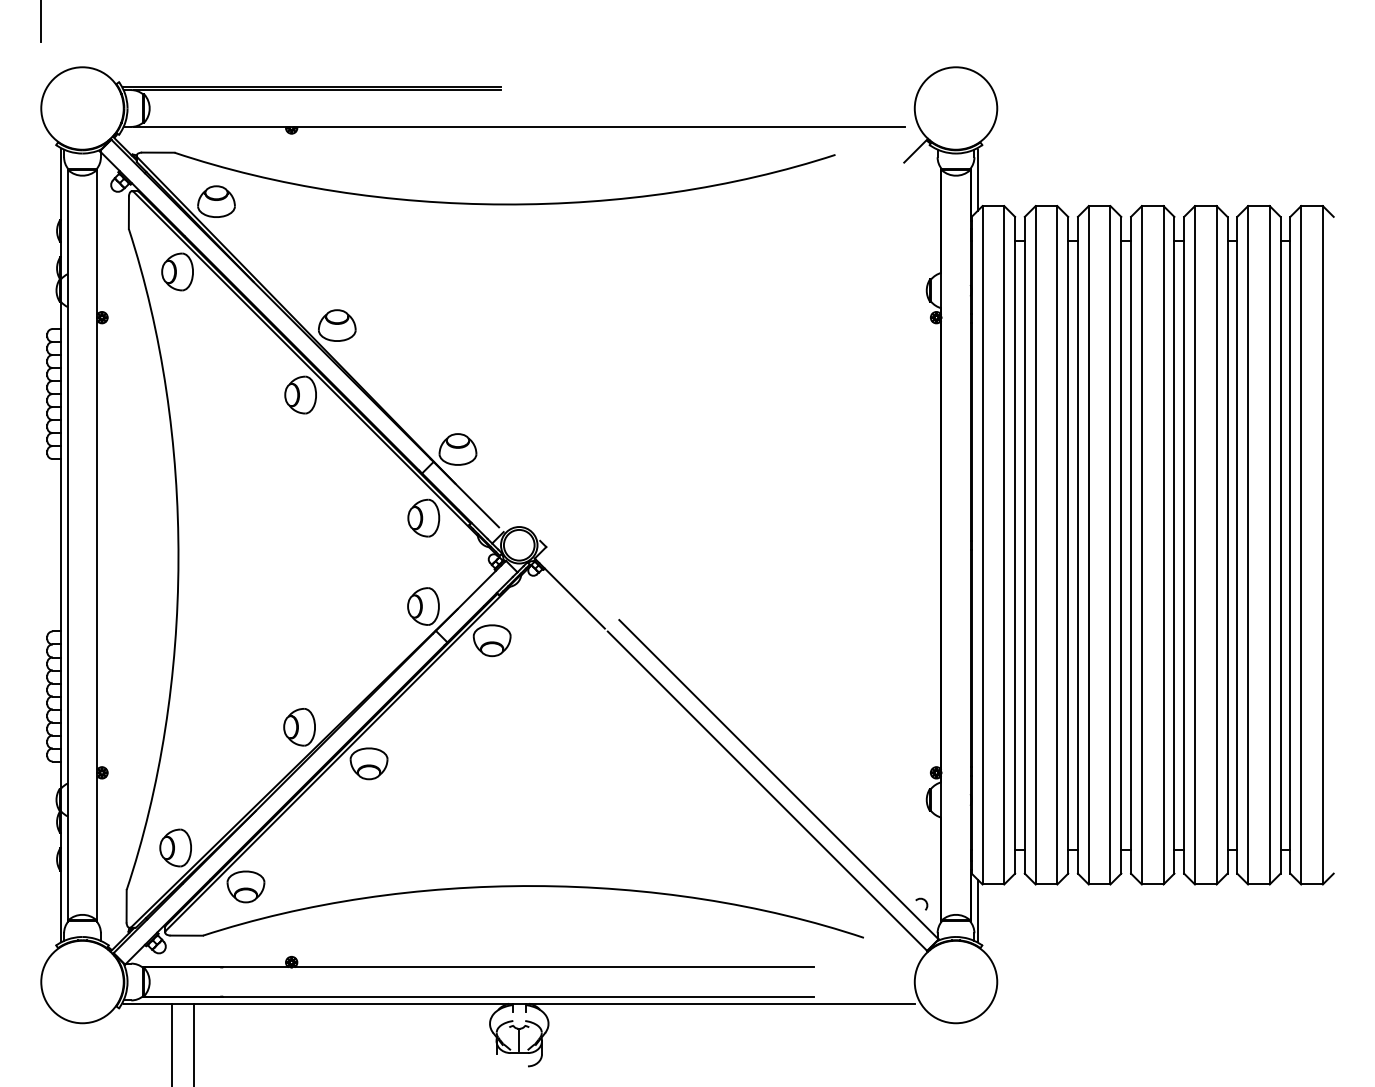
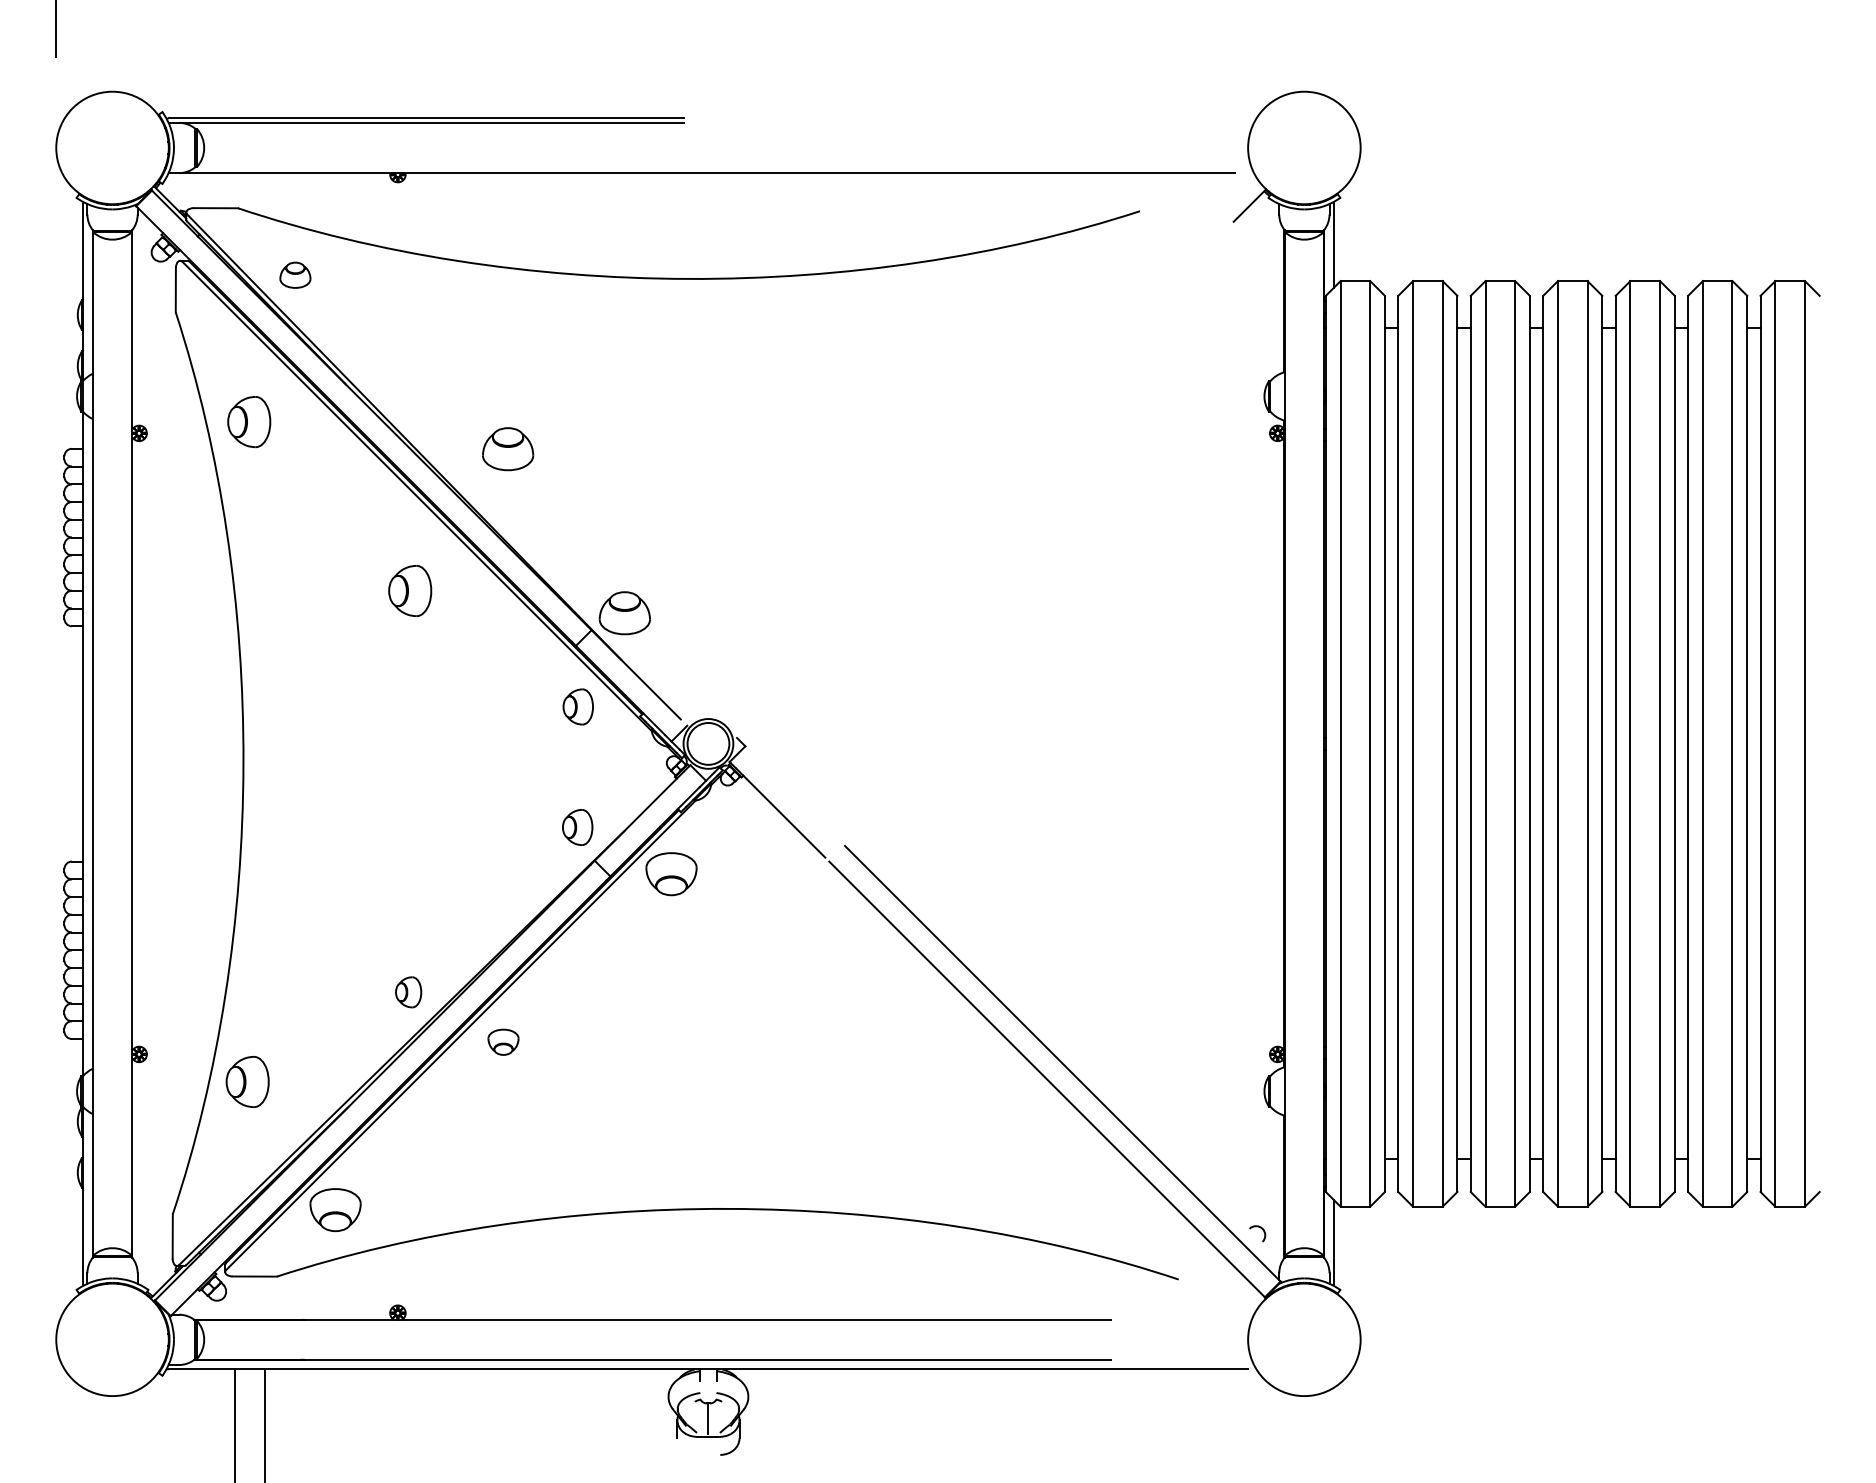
part: (216, 201) -> (295, 275), size x0.6
part: (177, 272) -> (249, 422), moved
part: (337, 325) -> (508, 449), moved
part: (300, 394) -> (410, 590), moved
part: (424, 517) -> (578, 706), size x0.7
part: (423, 606) -> (577, 827), size x0.7
part: (299, 727) -> (408, 992), size x0.6
part: (369, 764) -> (503, 1042), size x0.6
part: (175, 847) -> (247, 1081), moved

